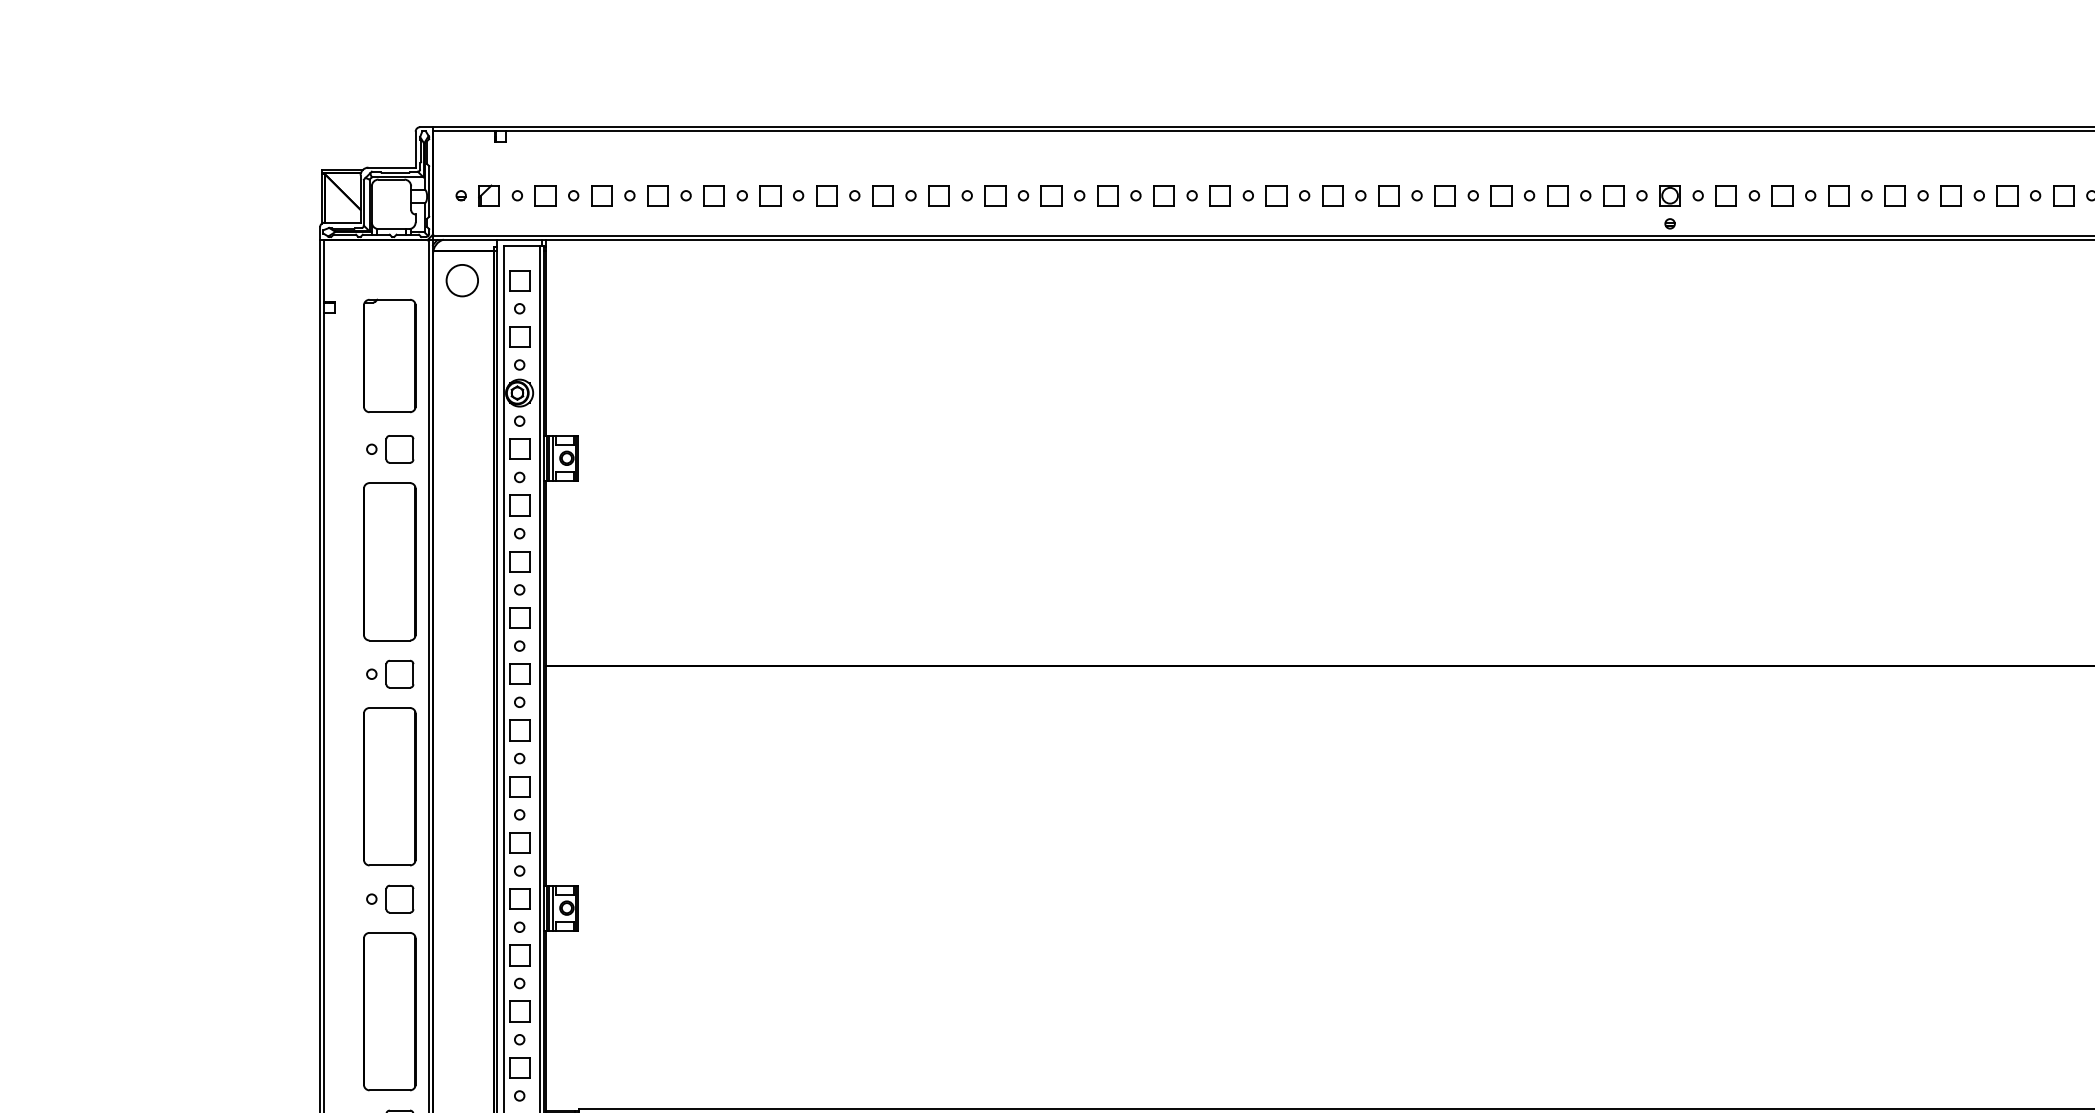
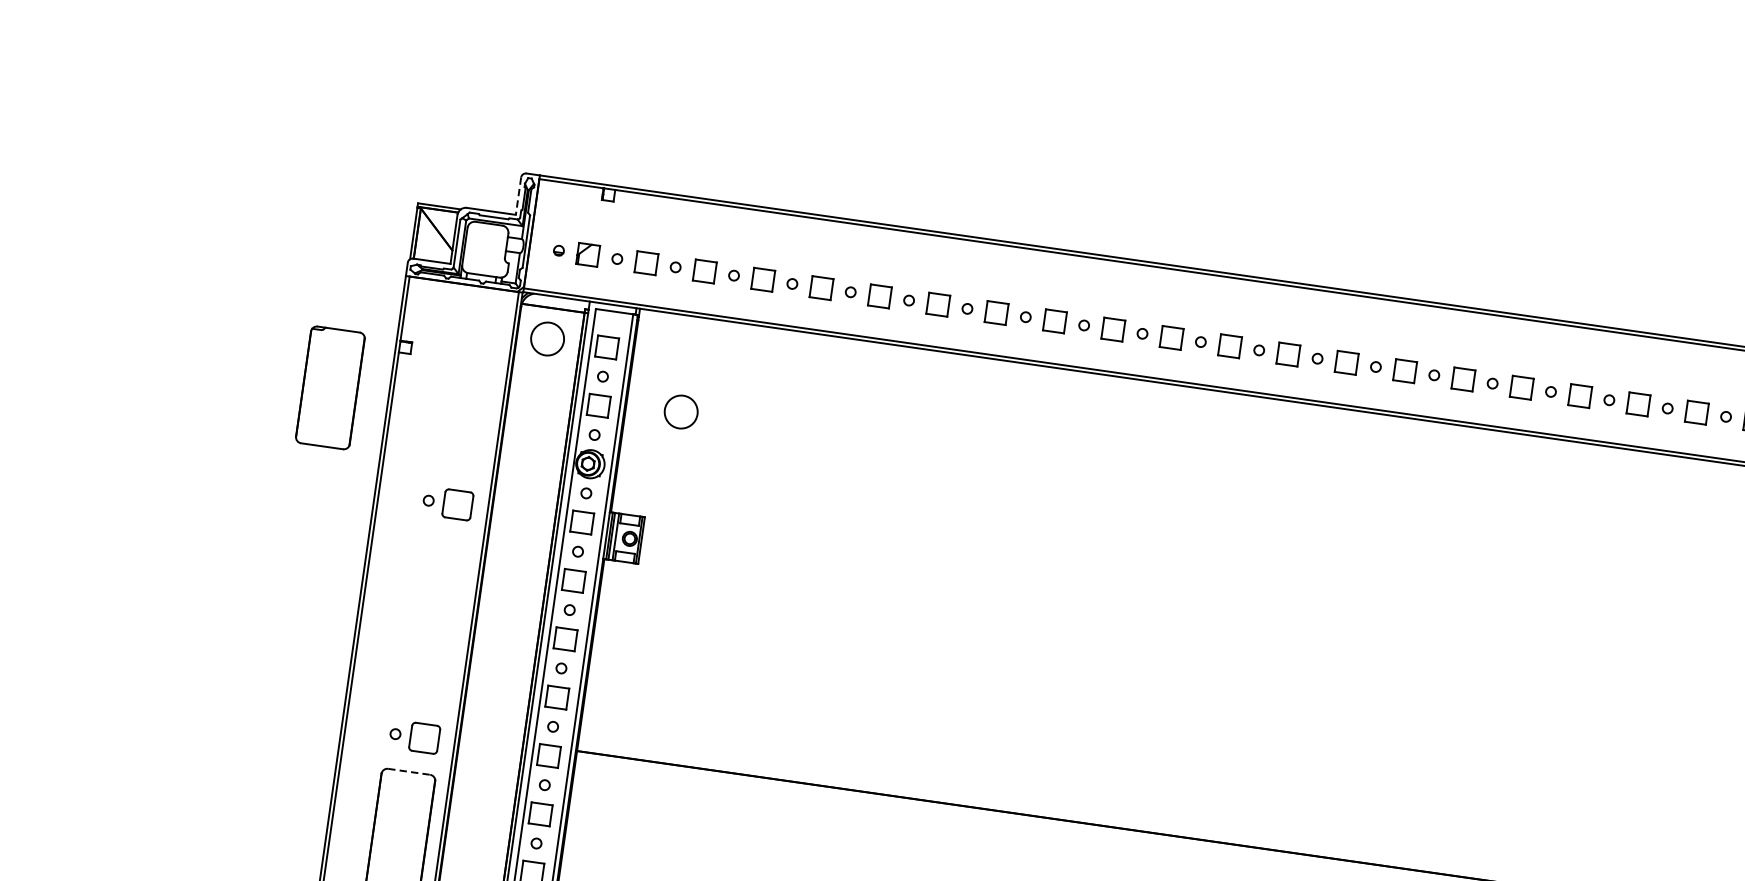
line: (415, 149) -> (518, 196), solid -> dashed
circle: (597, 331) -> (680, 411), added
part: (389, 355) -> (330, 387), moved
part: (389, 561) -> (430, 619), removed
line: (390, 707) -> (409, 771), solid -> dashed

